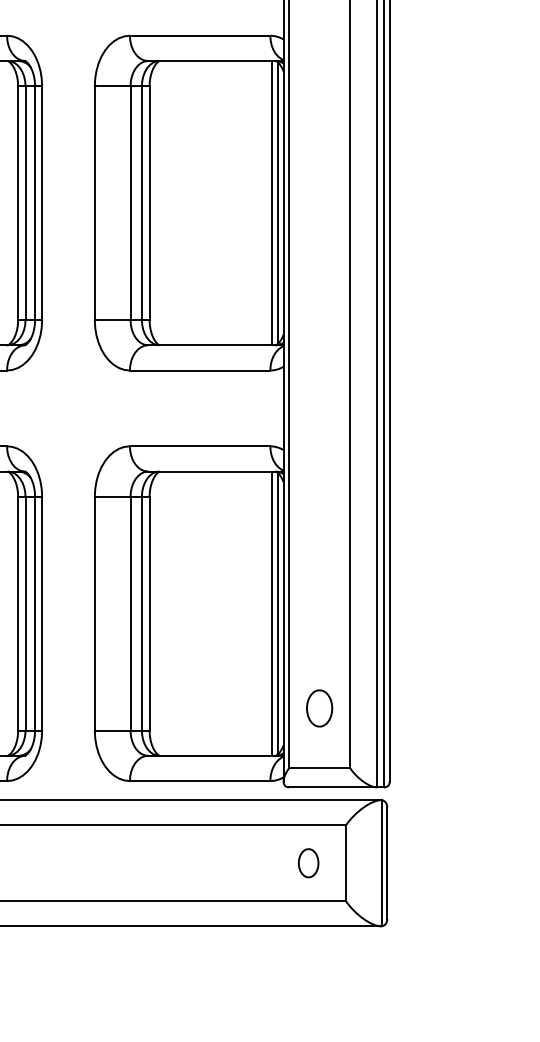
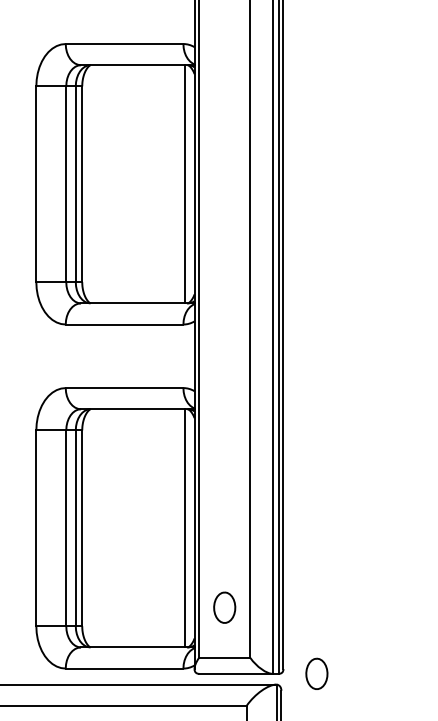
line: (277, 202) -> (189, 183), removed
line: (277, 613) -> (189, 528), removed
part: (429, 787) -> (316, 673), added

